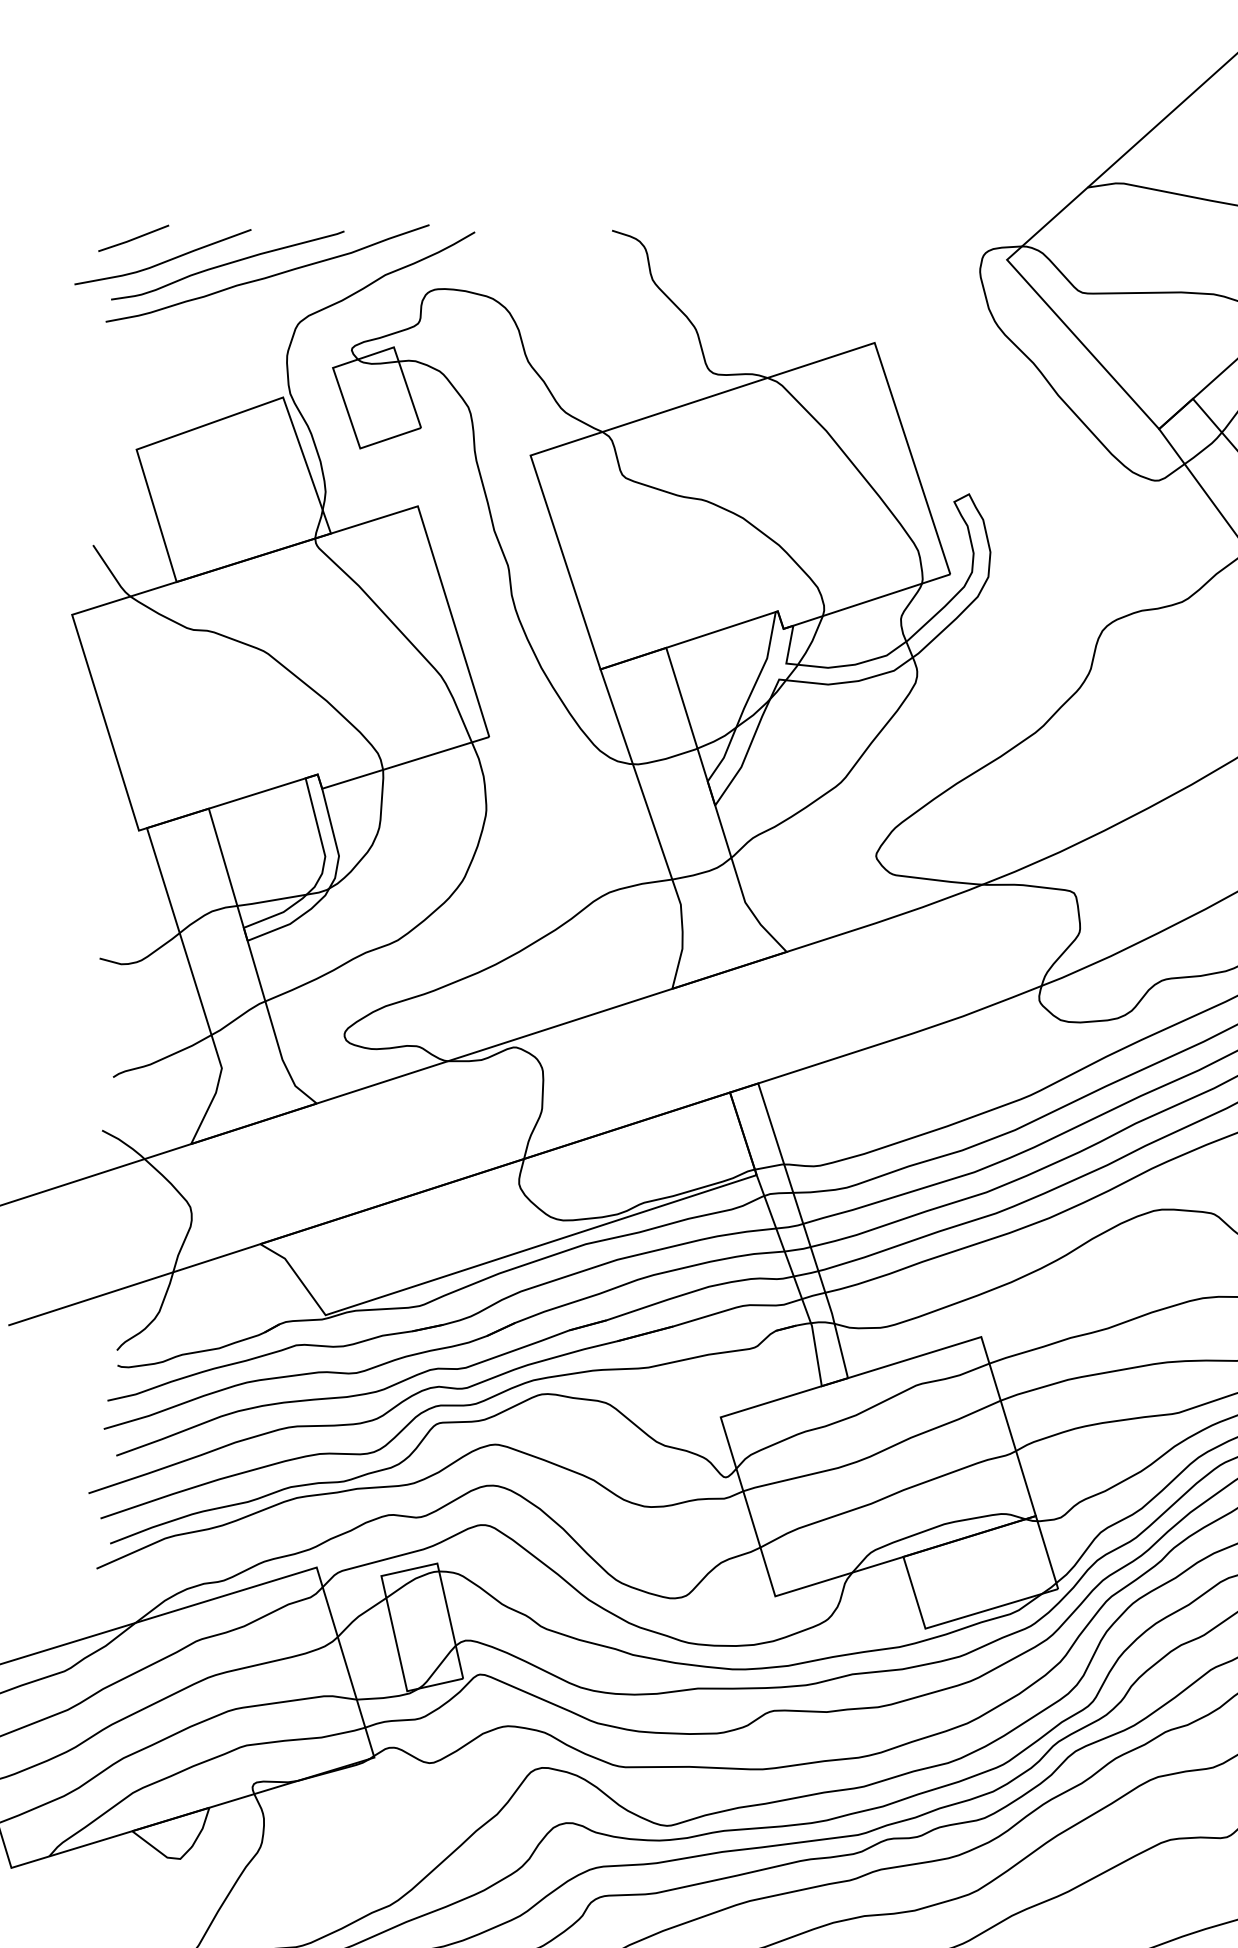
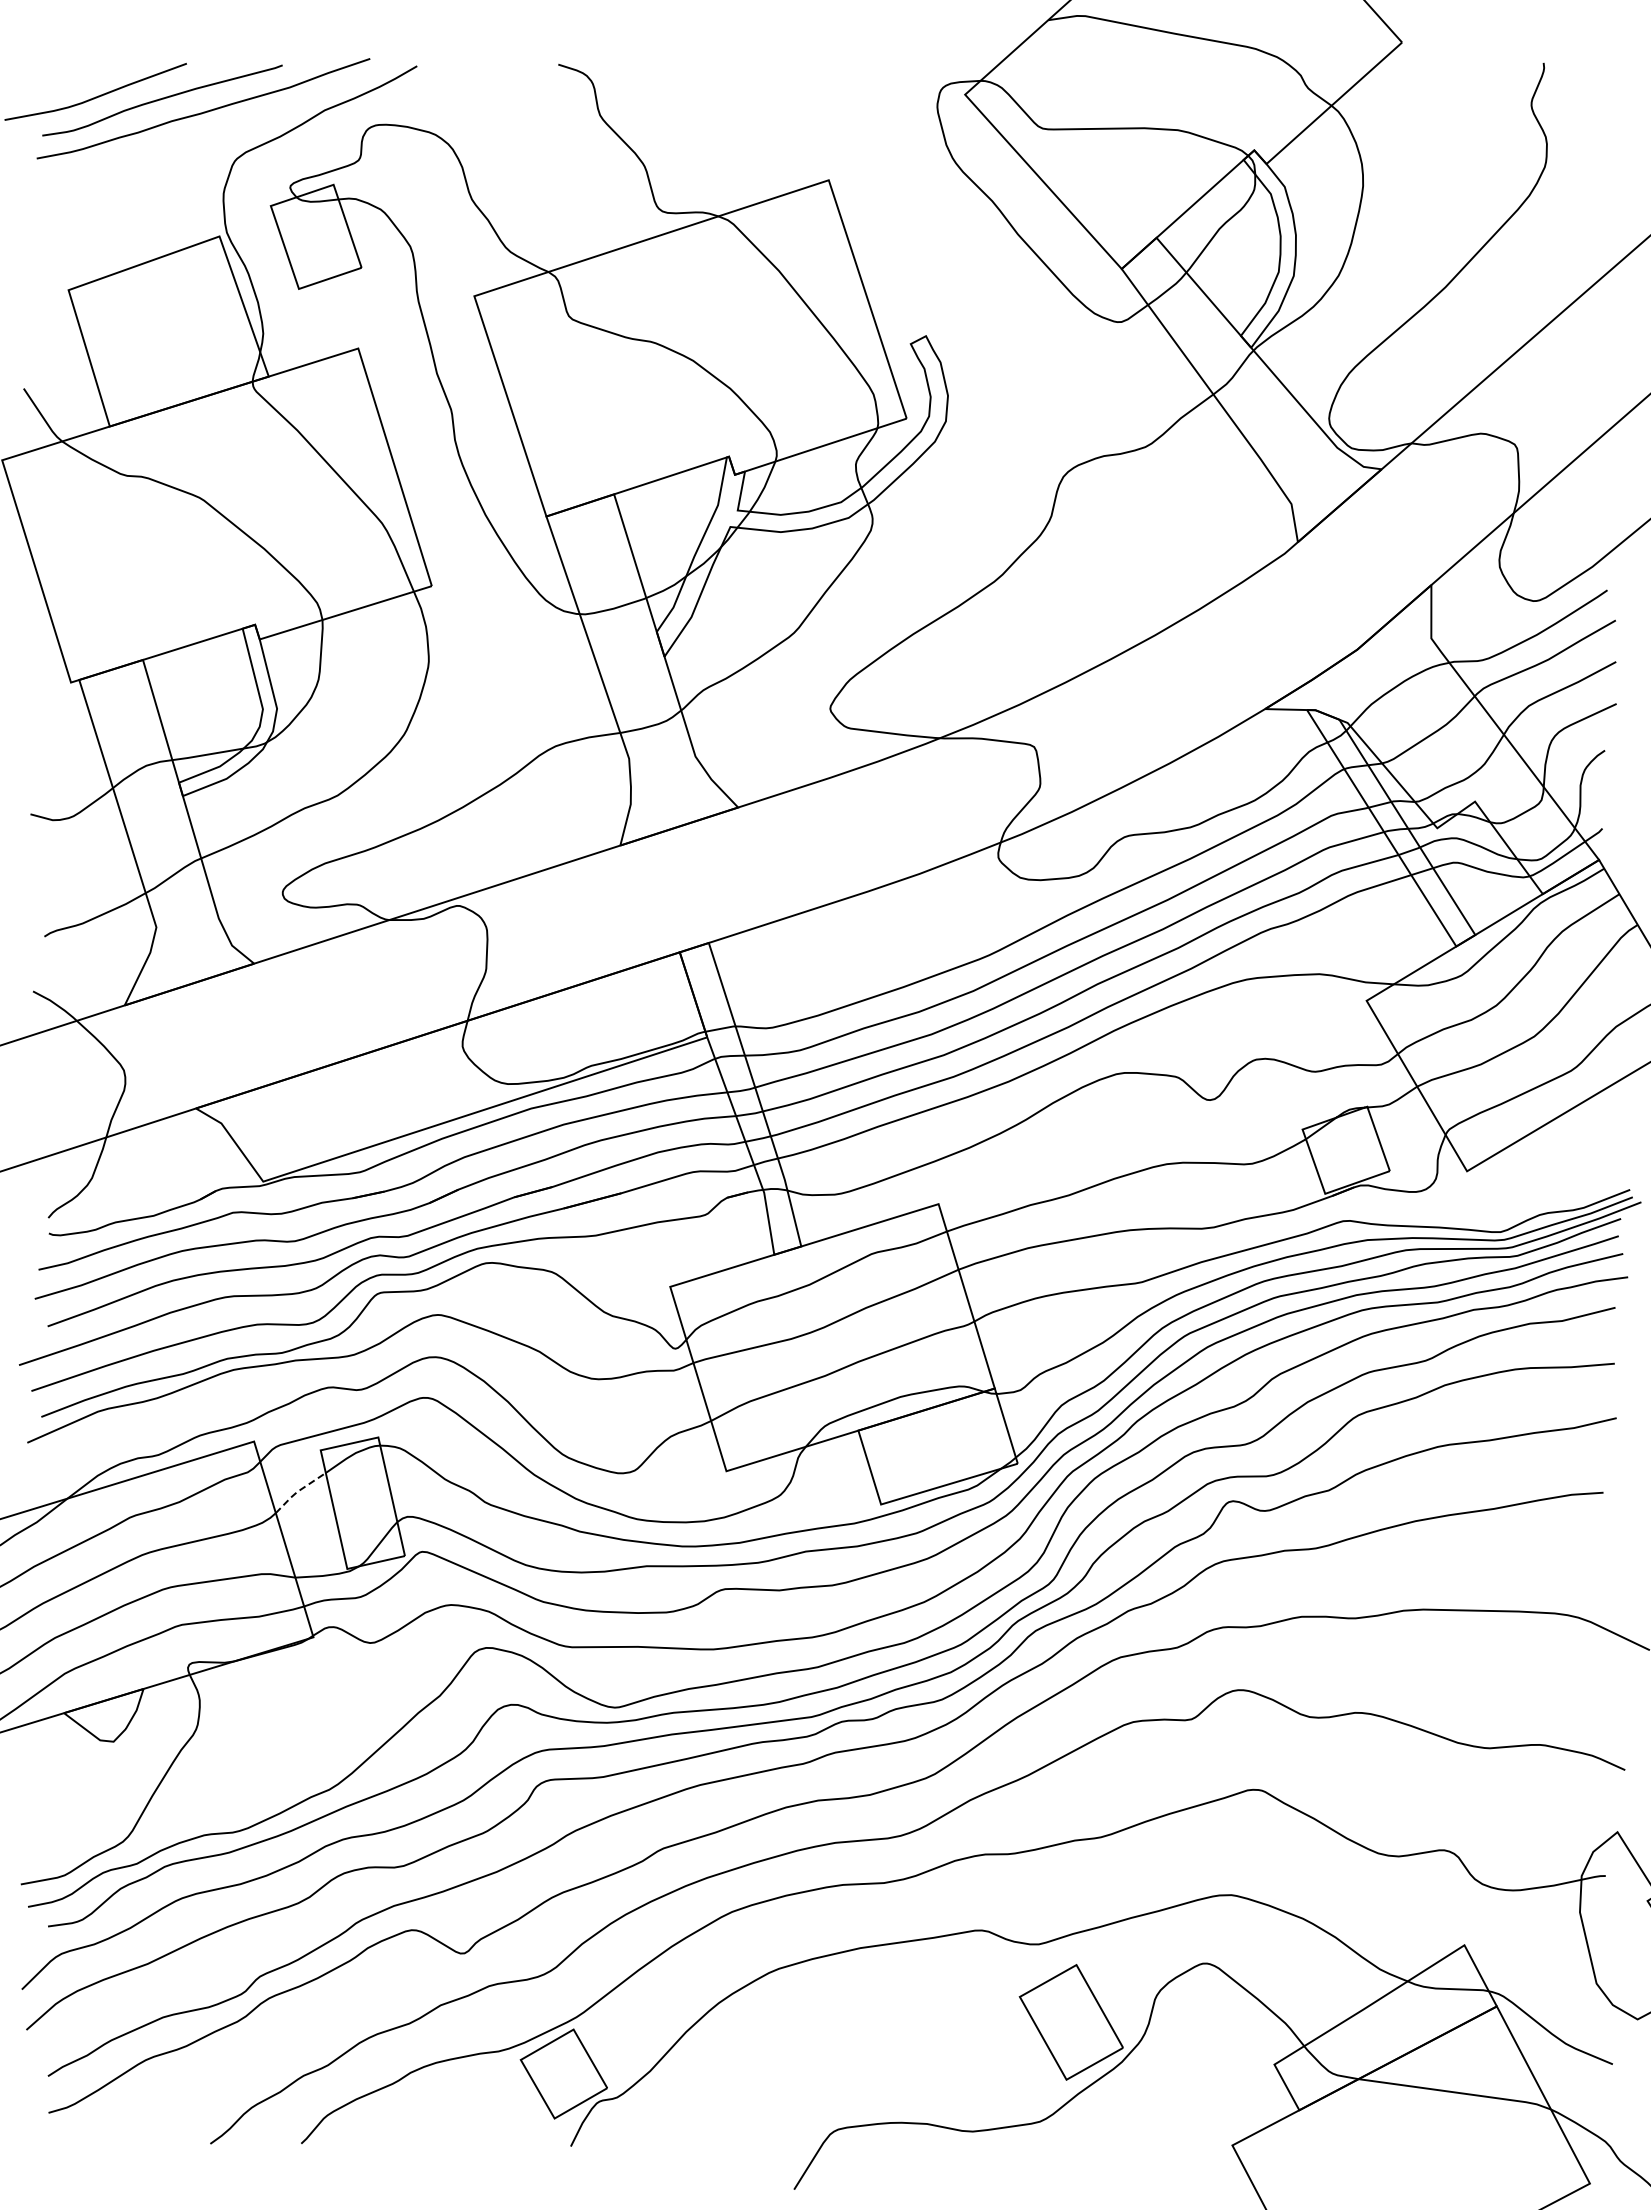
line: (133, 238) -> (65, 72), removed
line: (359, 1616) -> (298, 1491), solid -> dashed

